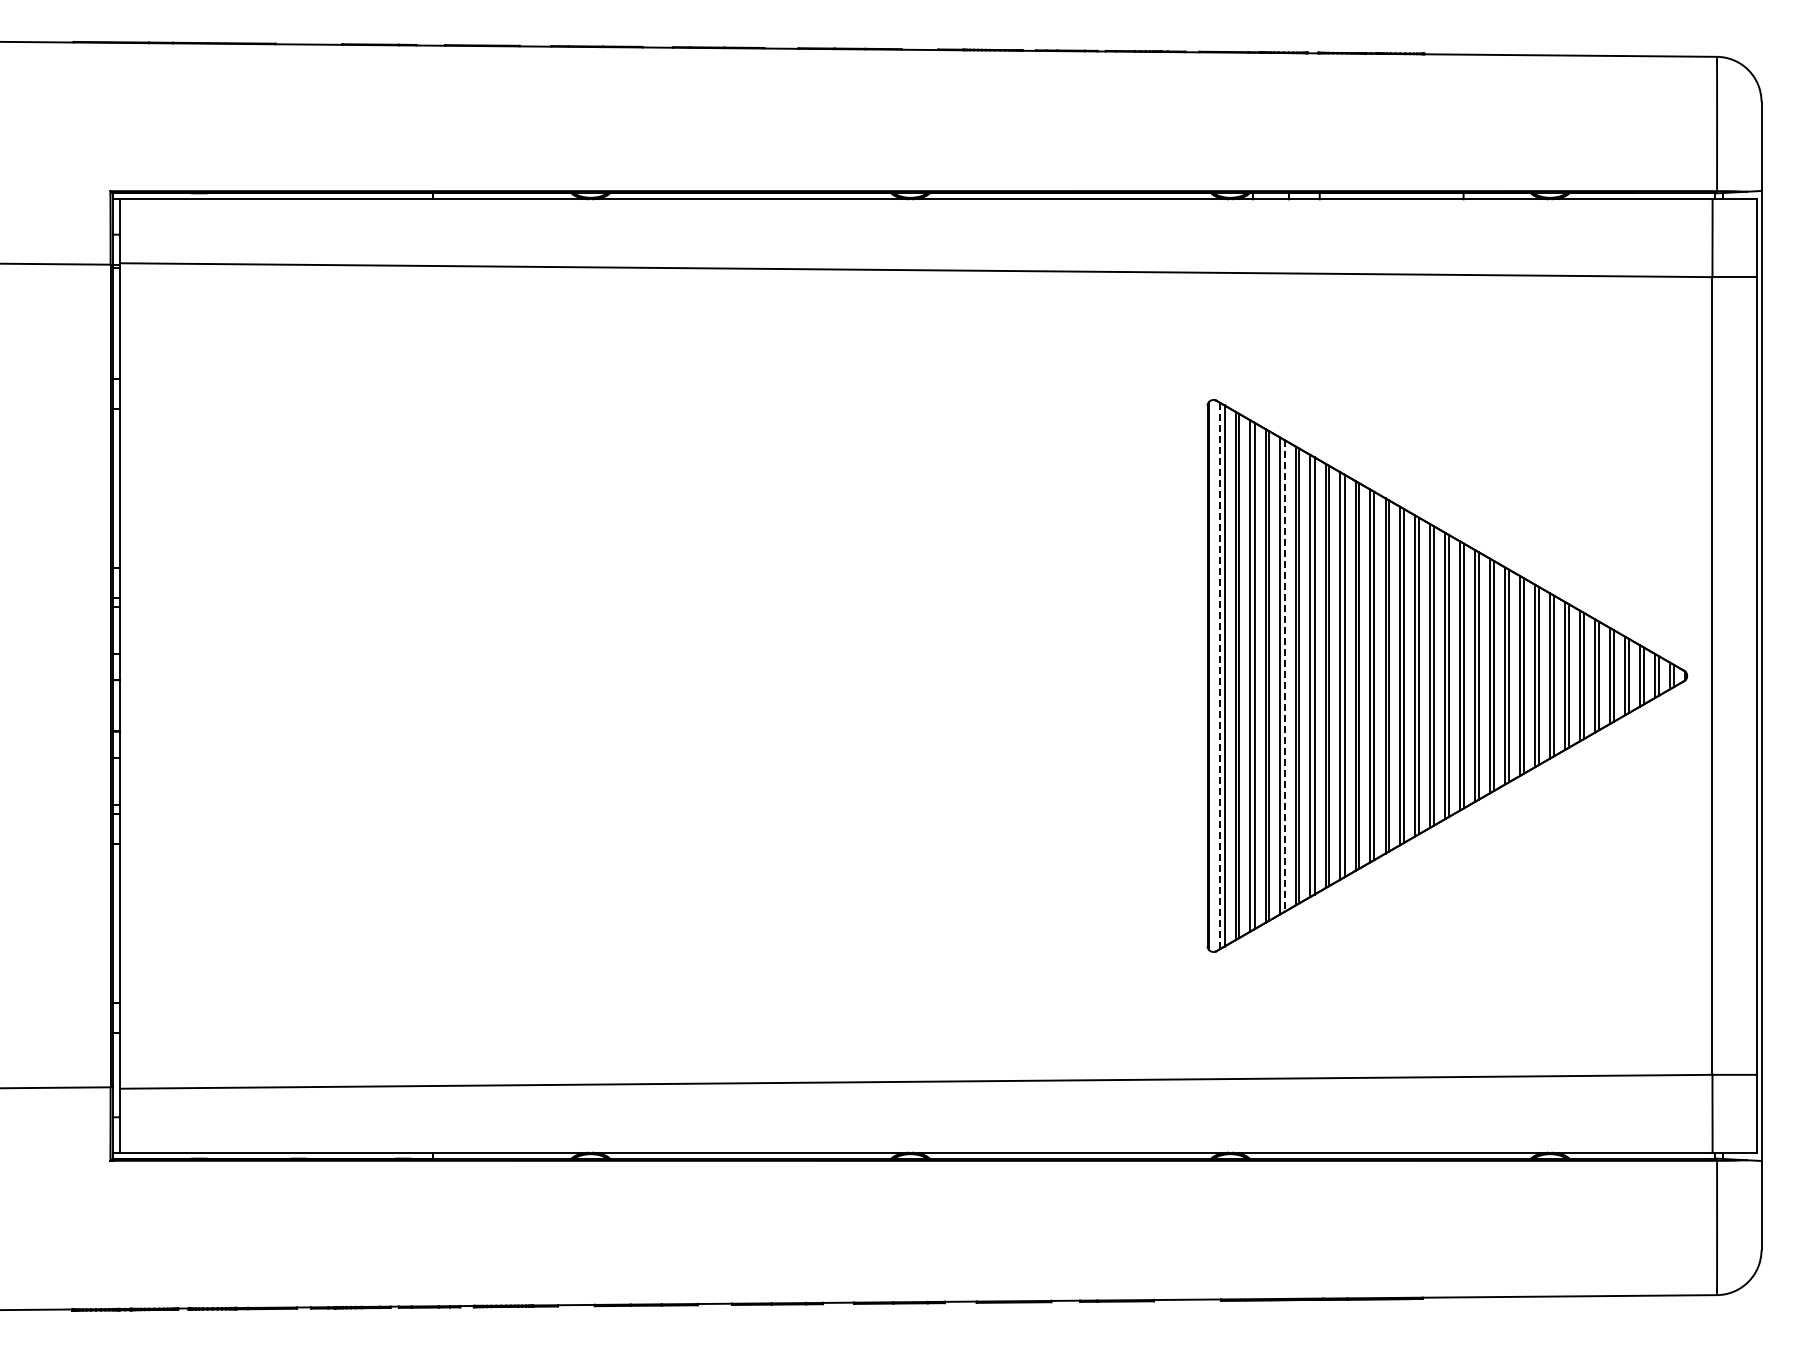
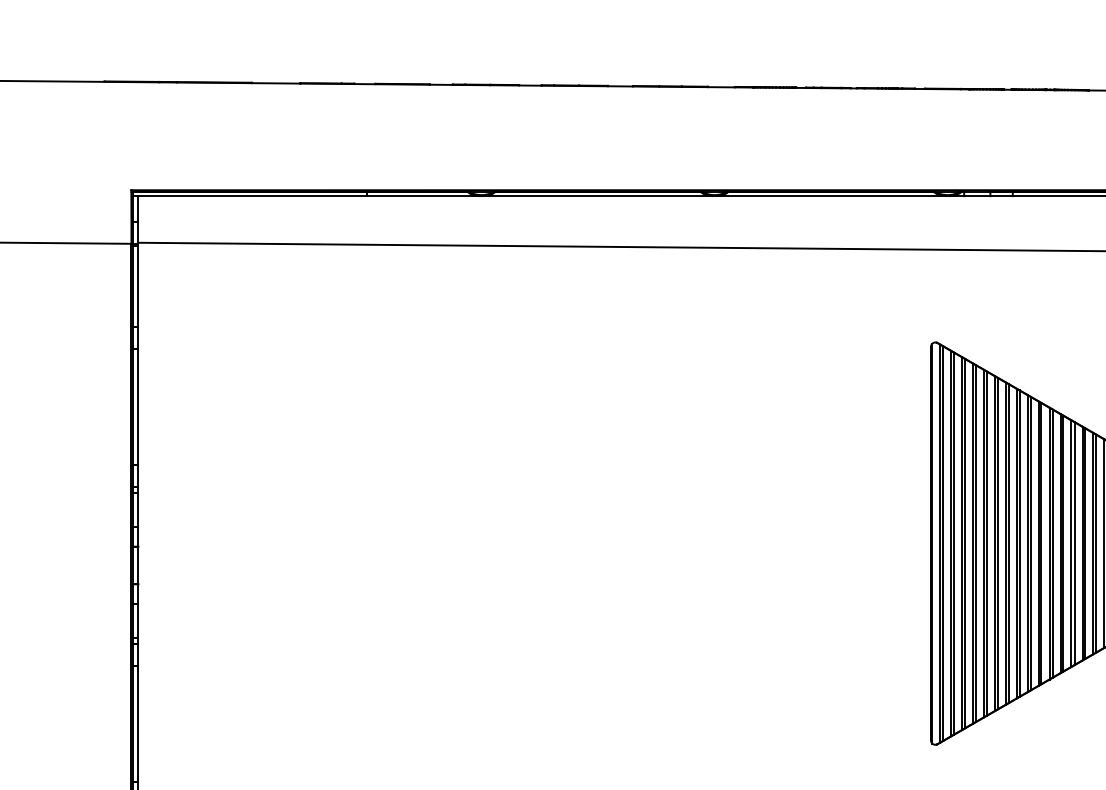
line: (1220, 676) -> (940, 543), dashed -> solid
line: (1284, 676) -> (987, 543), dashed -> solid

